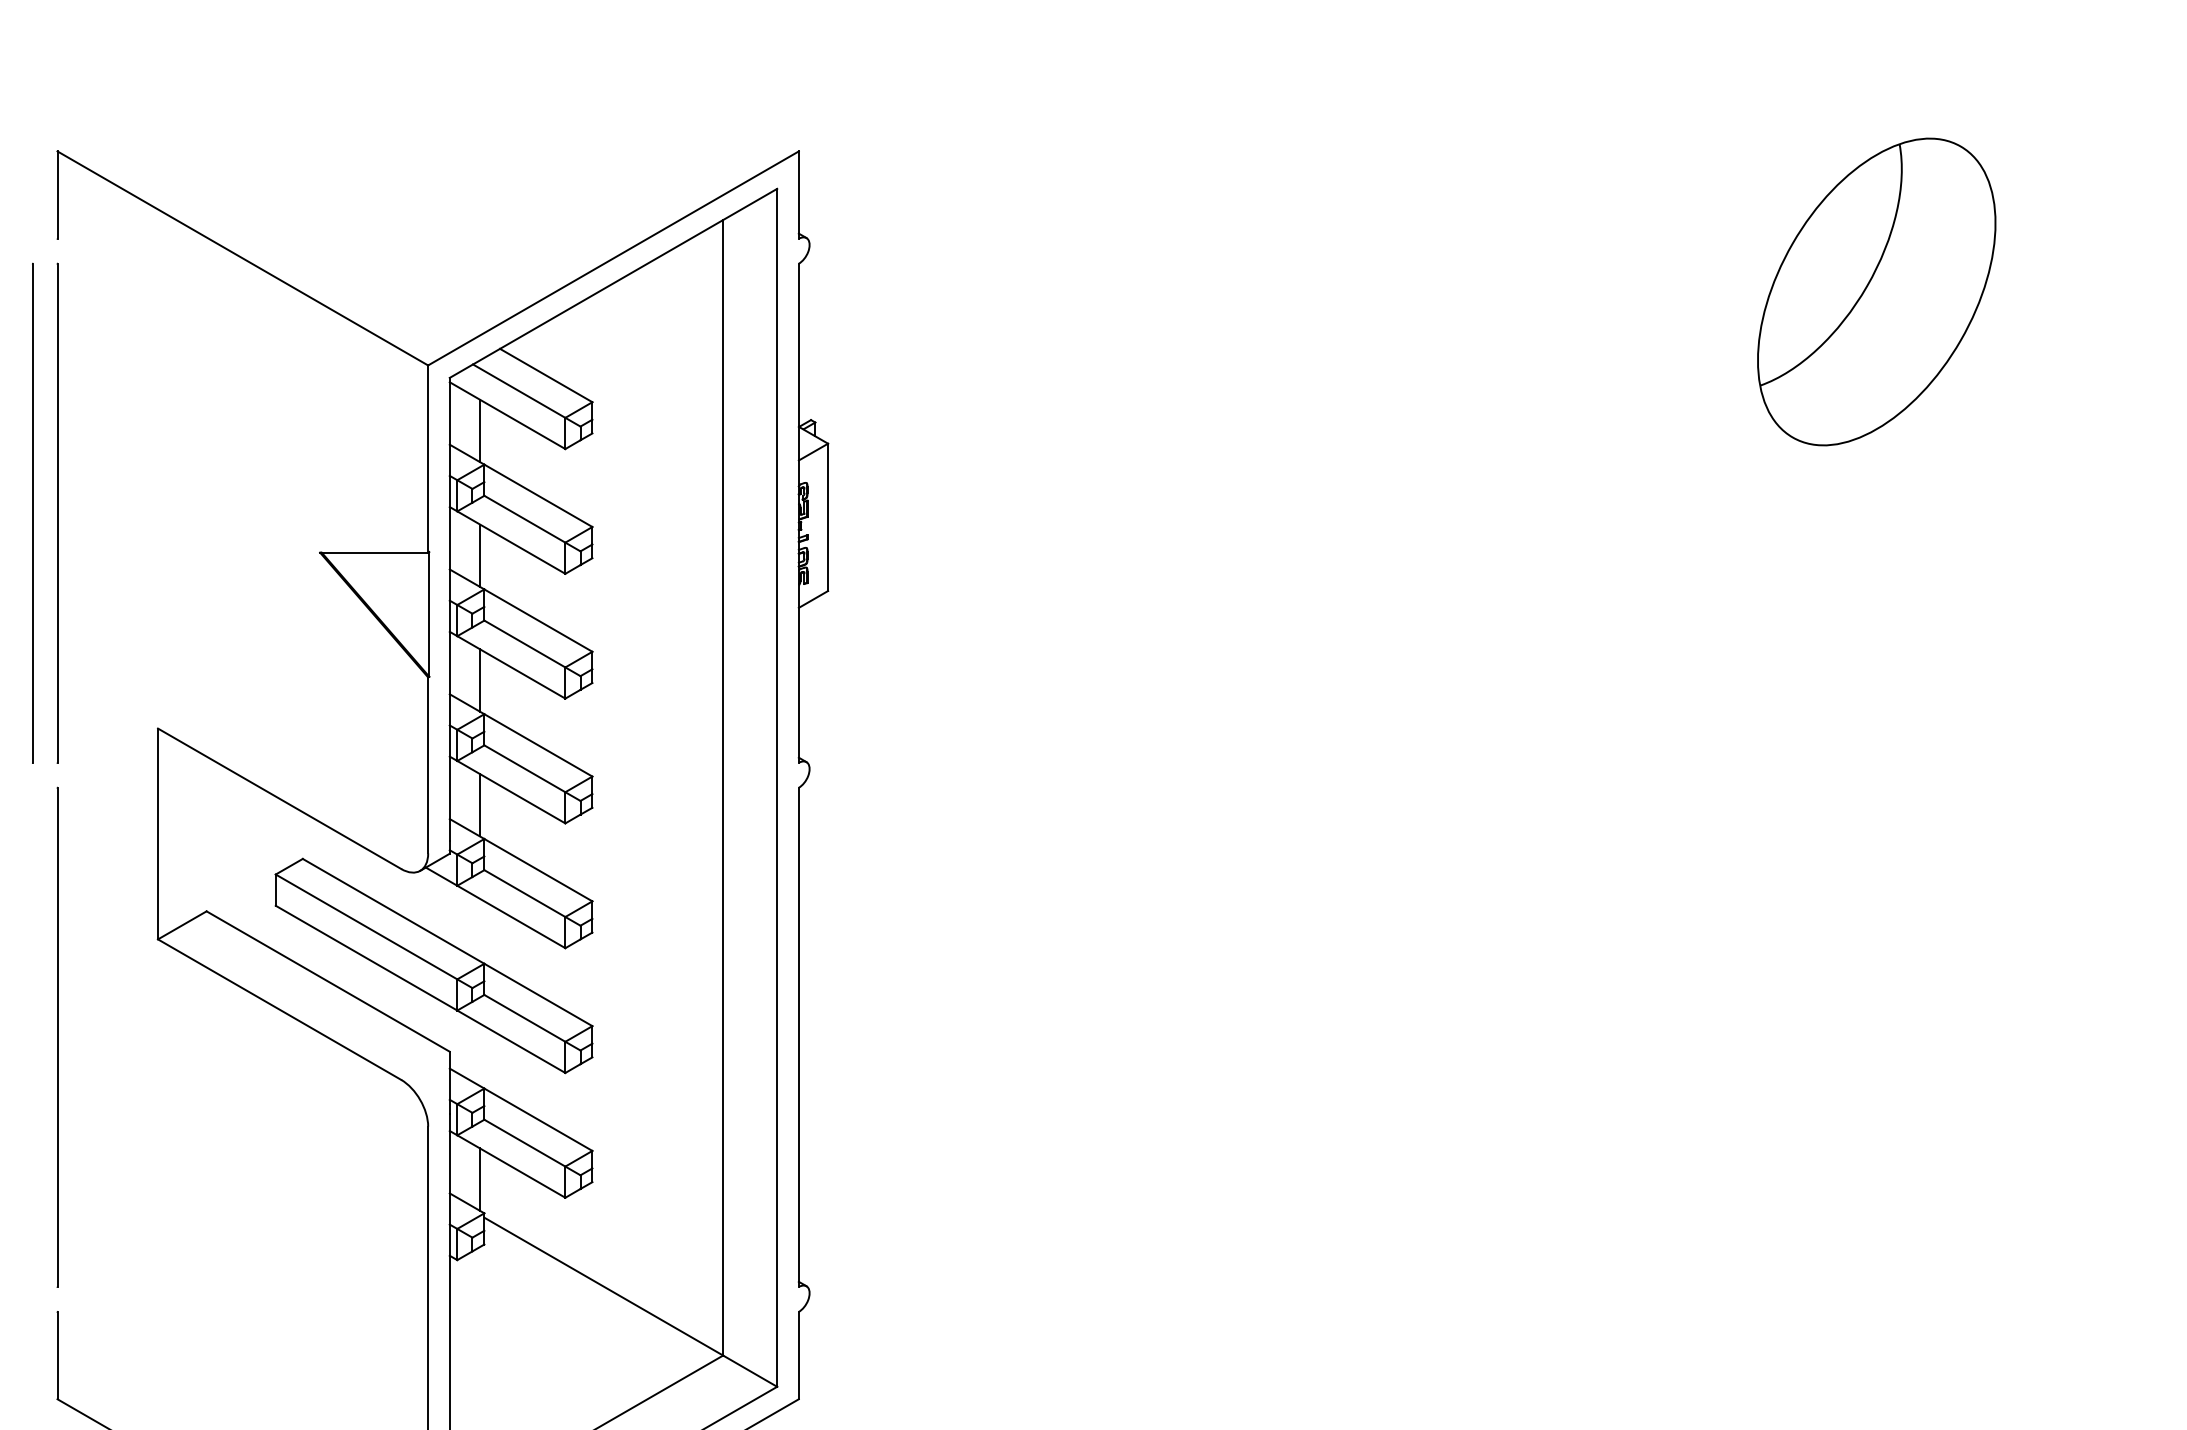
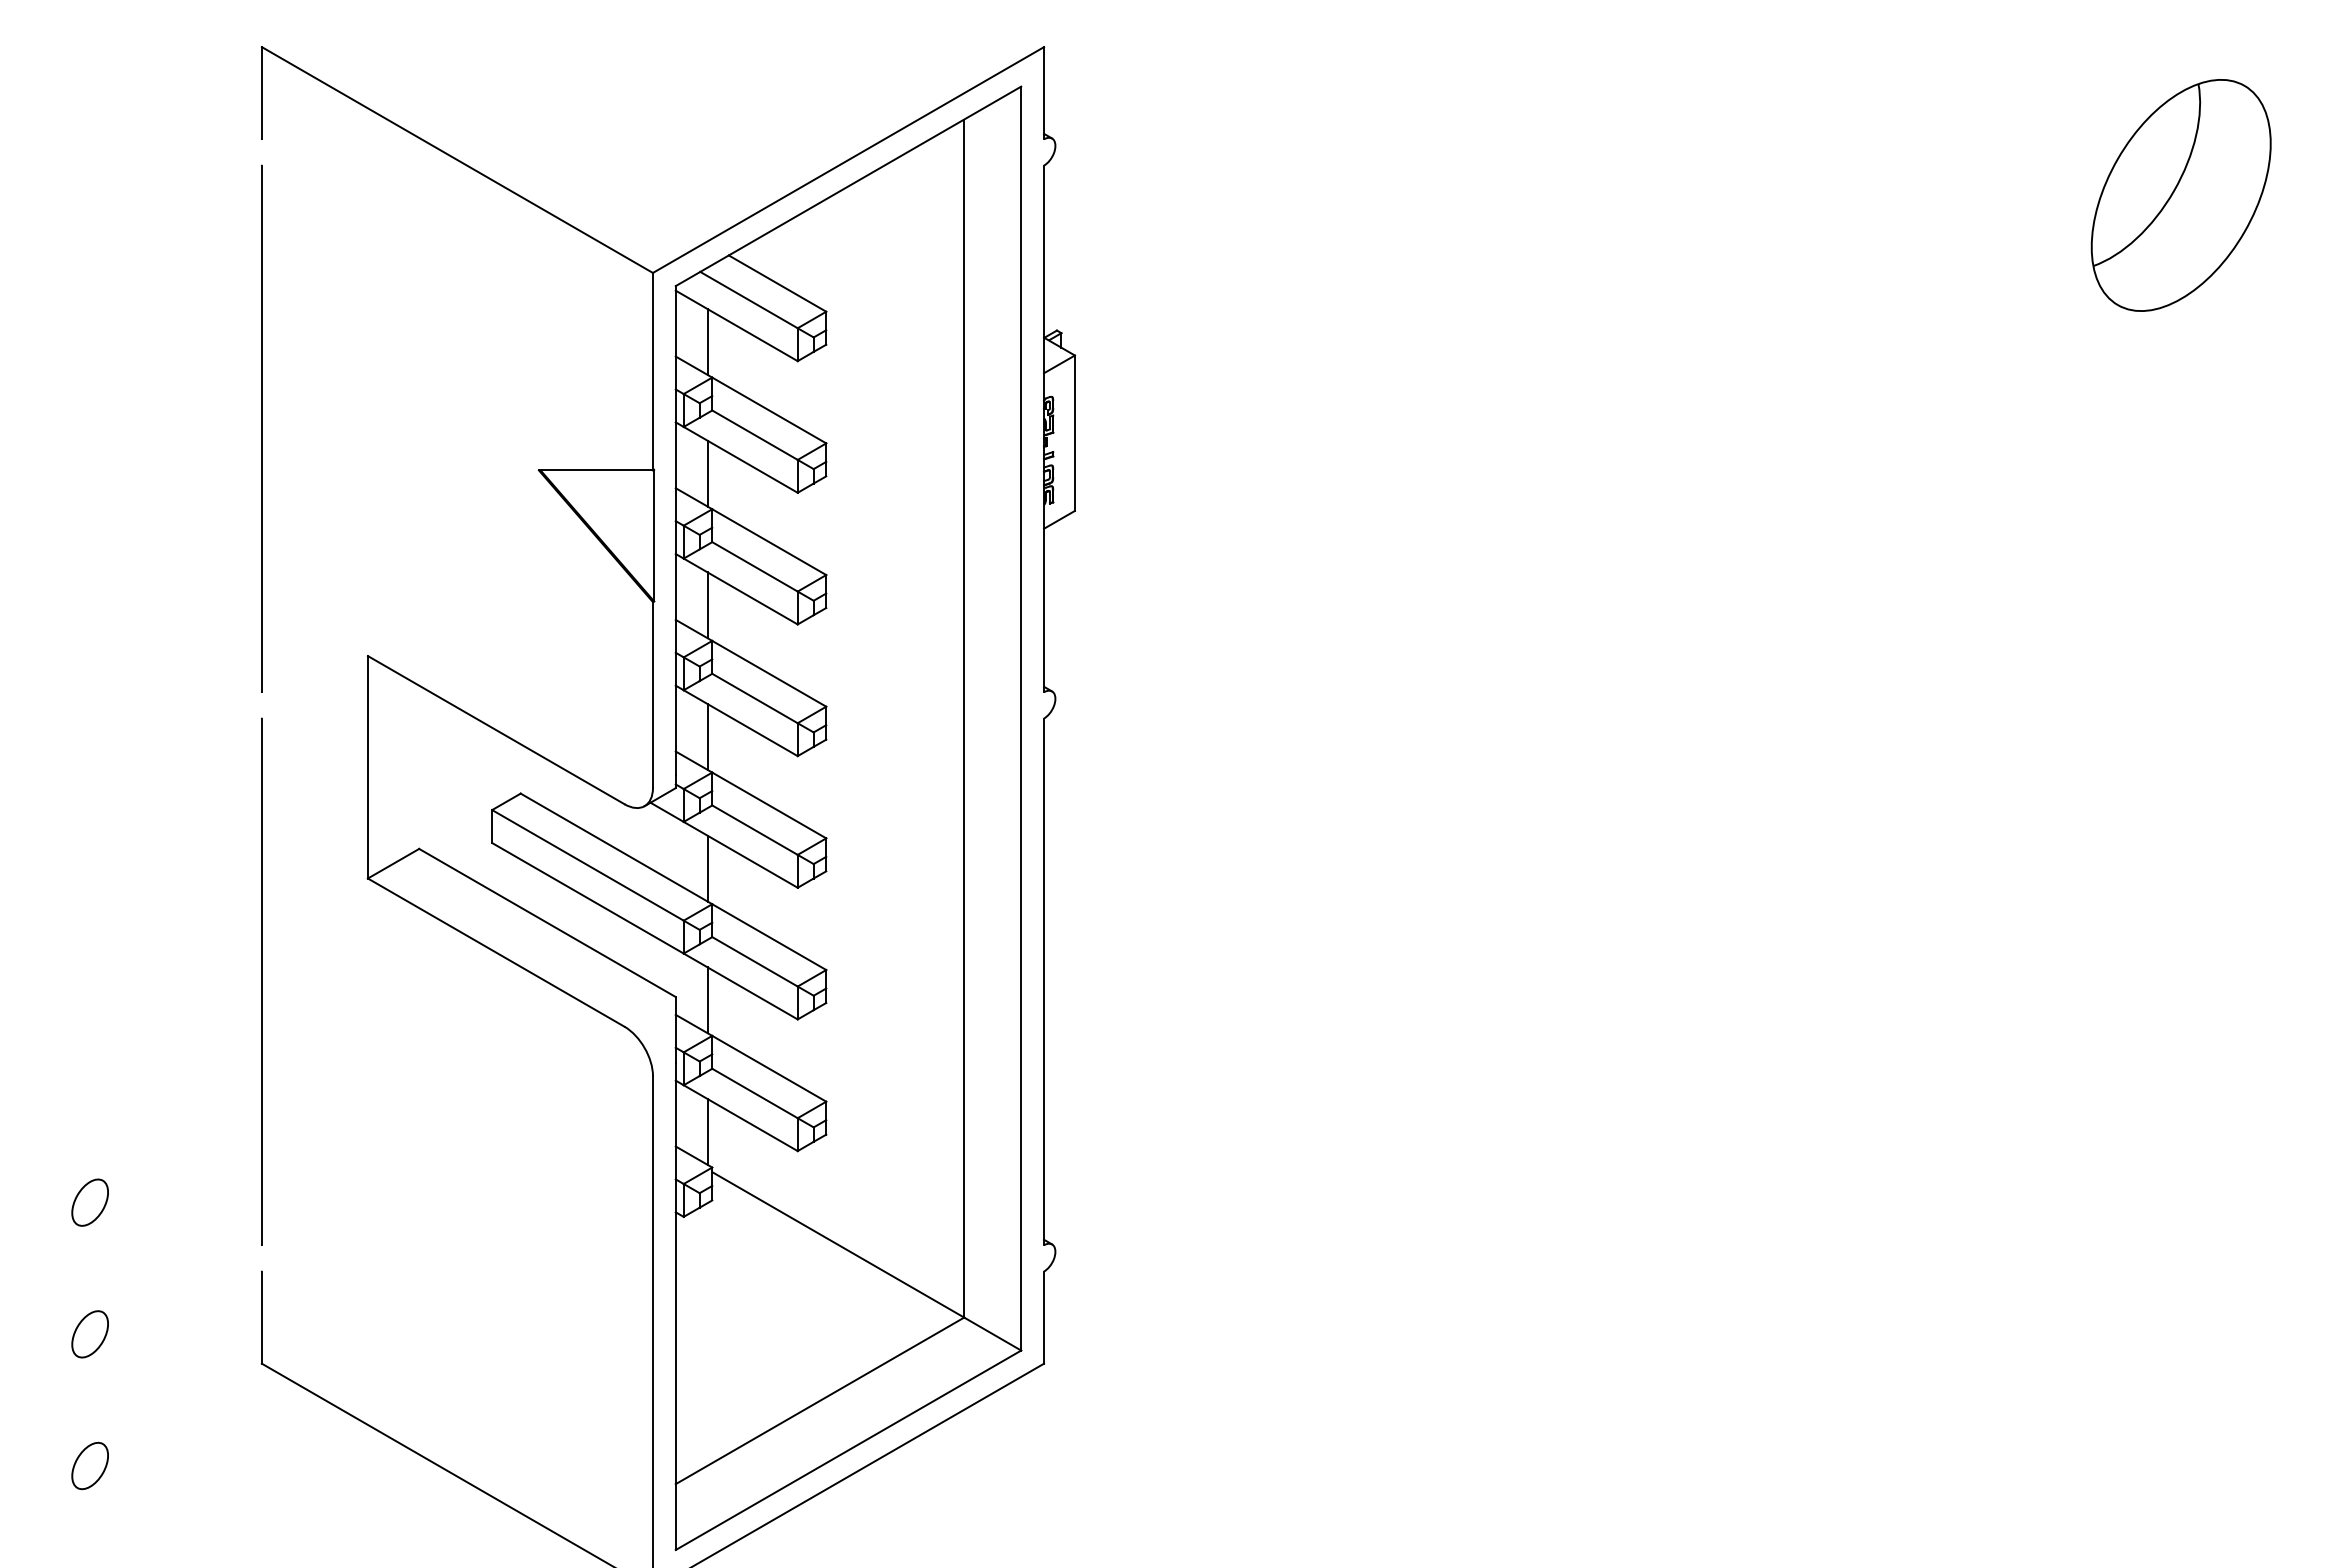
part: (1875, 292) -> (2180, 195), size x0.71
line: (32, 512) -> (235, 428), removed
line: (479, 929) -> (707, 868), added
line: (479, 1055) -> (707, 1000), added

